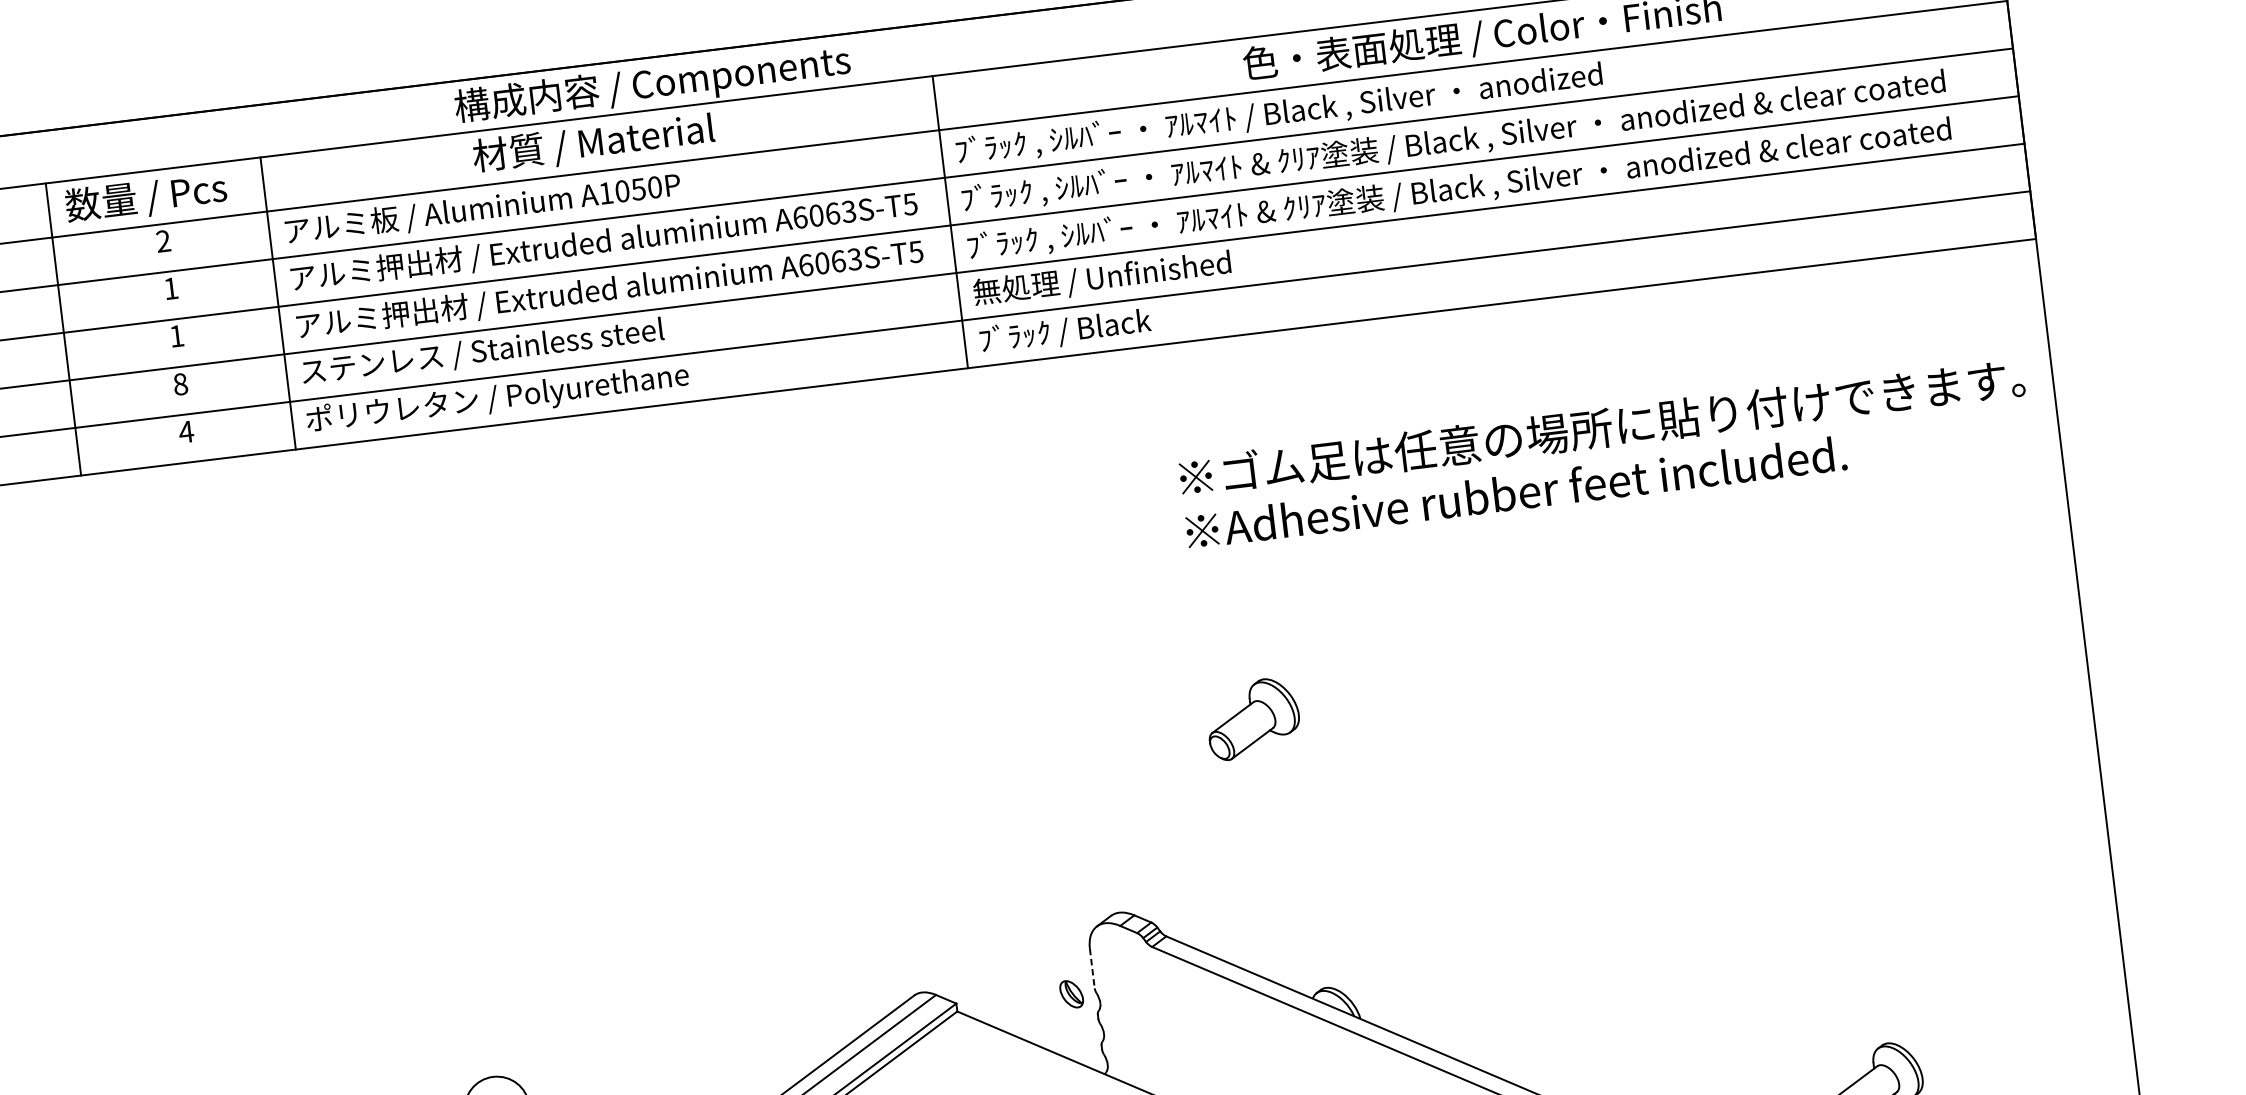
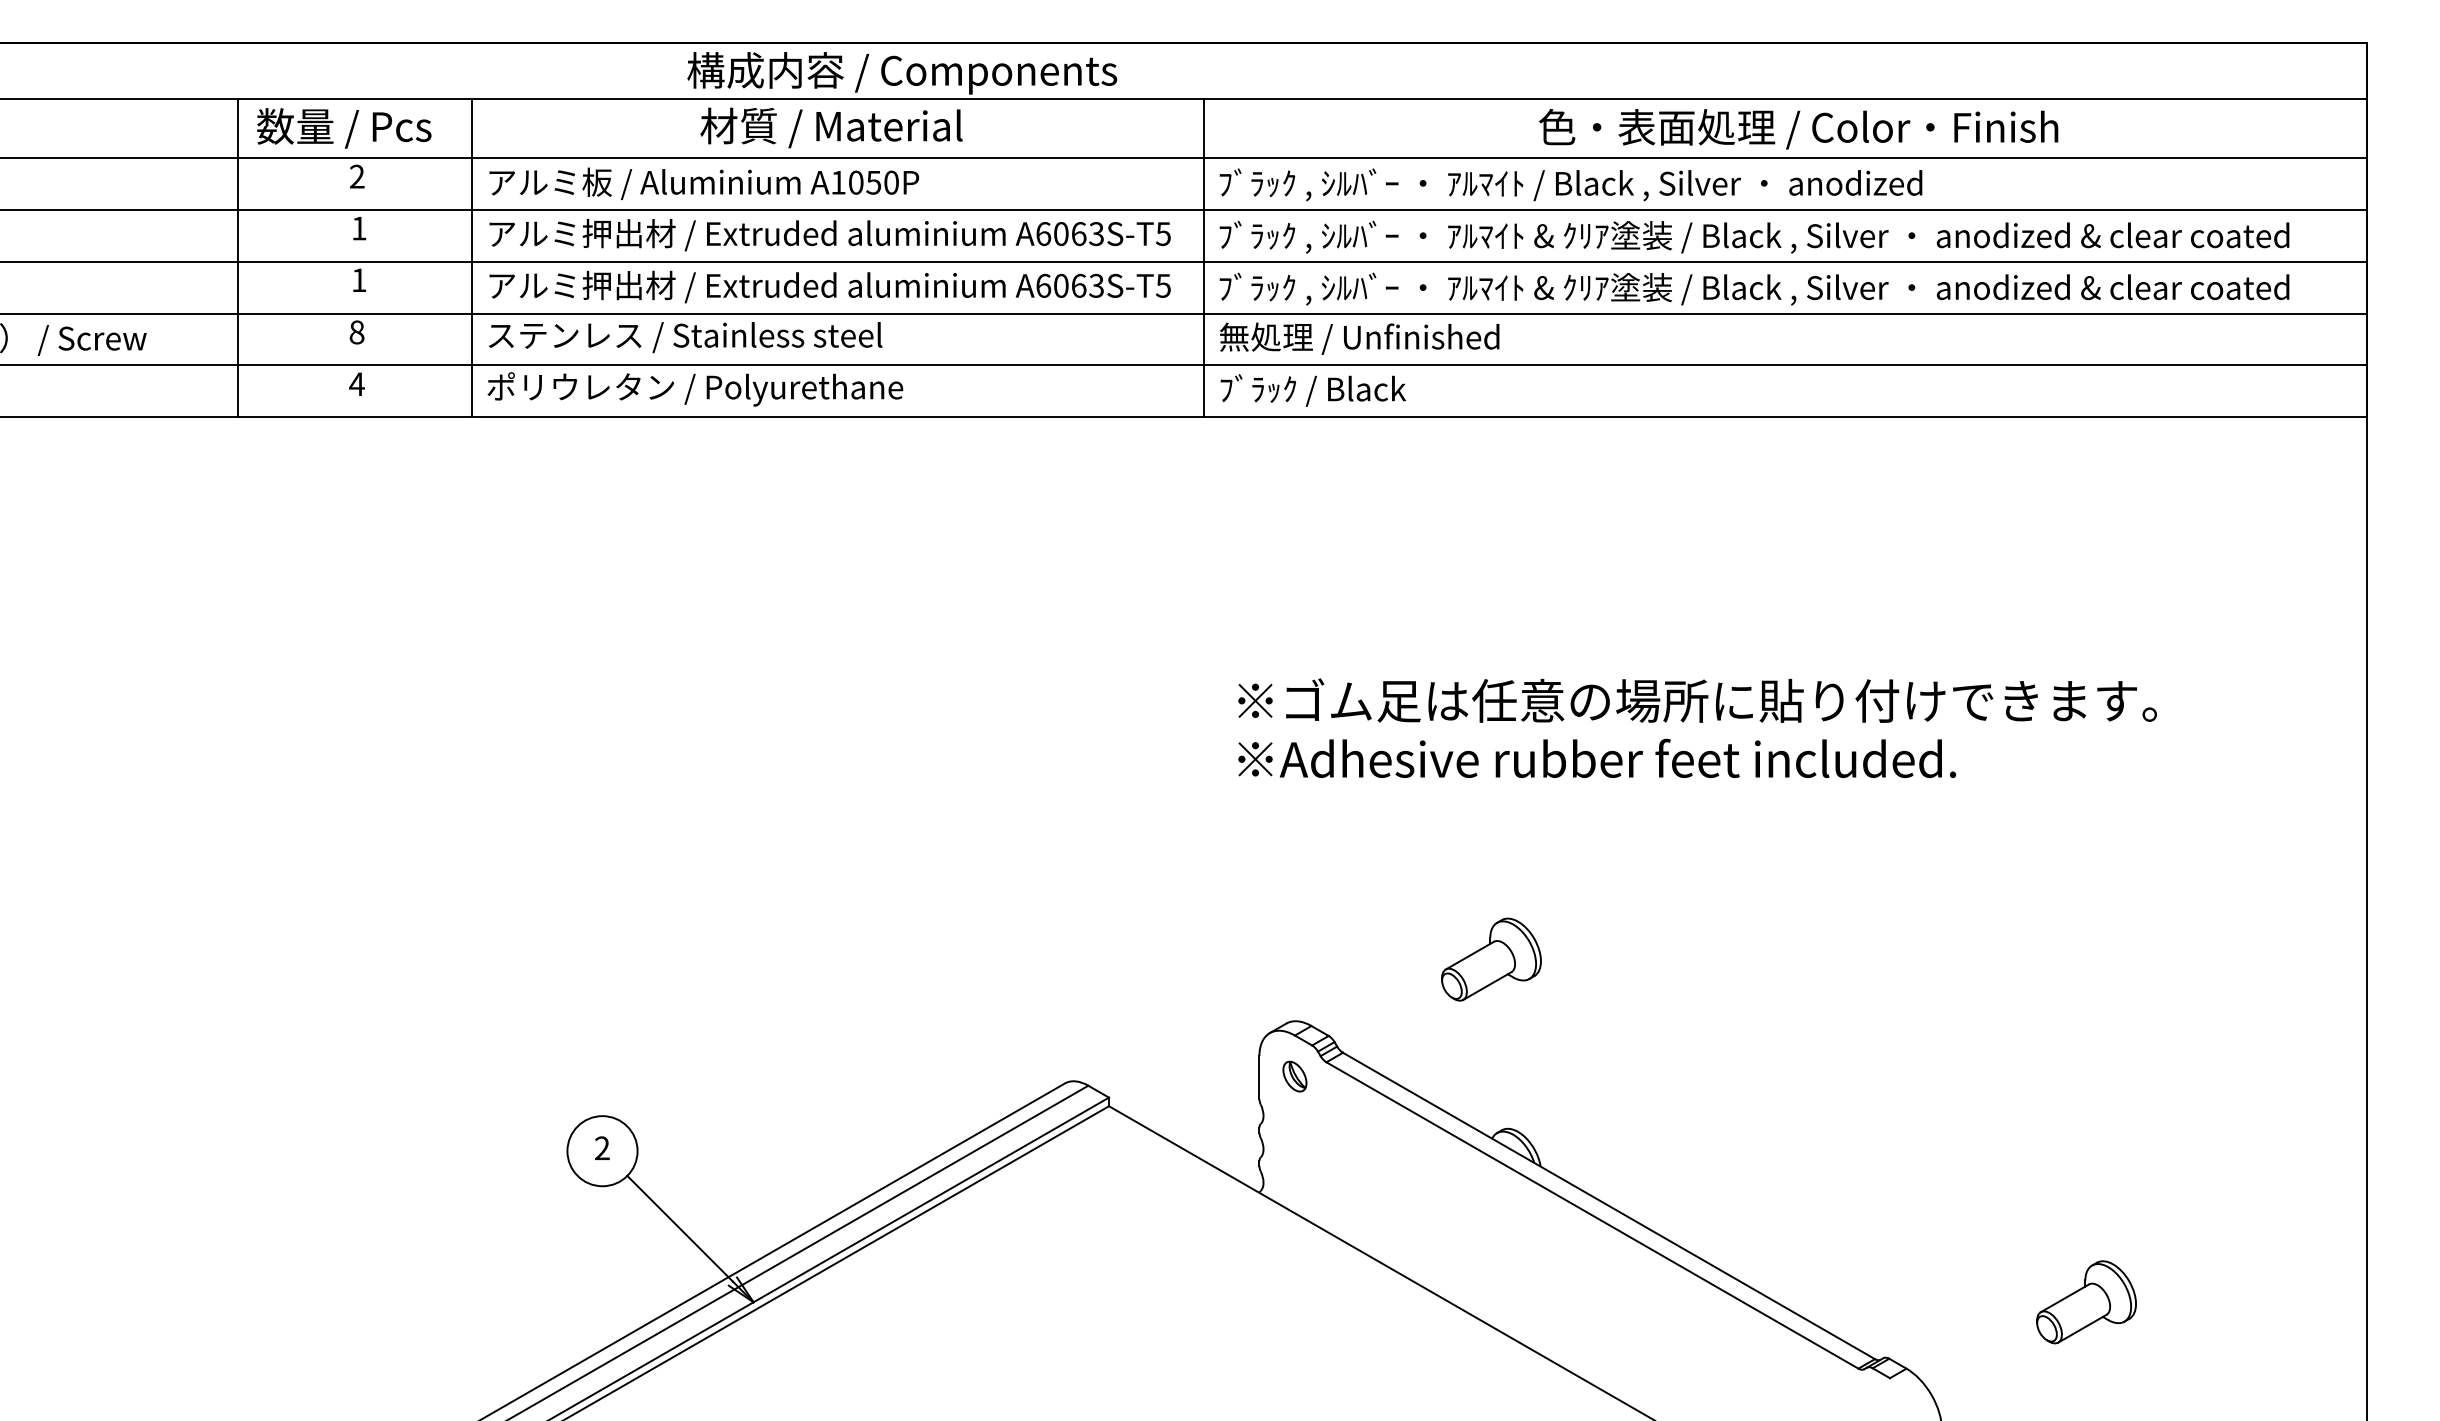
text: (1604, 452) -> (1697, 727), moved
part: (1253, 718) -> (1491, 959), moved
line: (1092, 969) -> (1259, 1078), dashed -> solid
part: (1071, 994) -> (1294, 1076), moved

